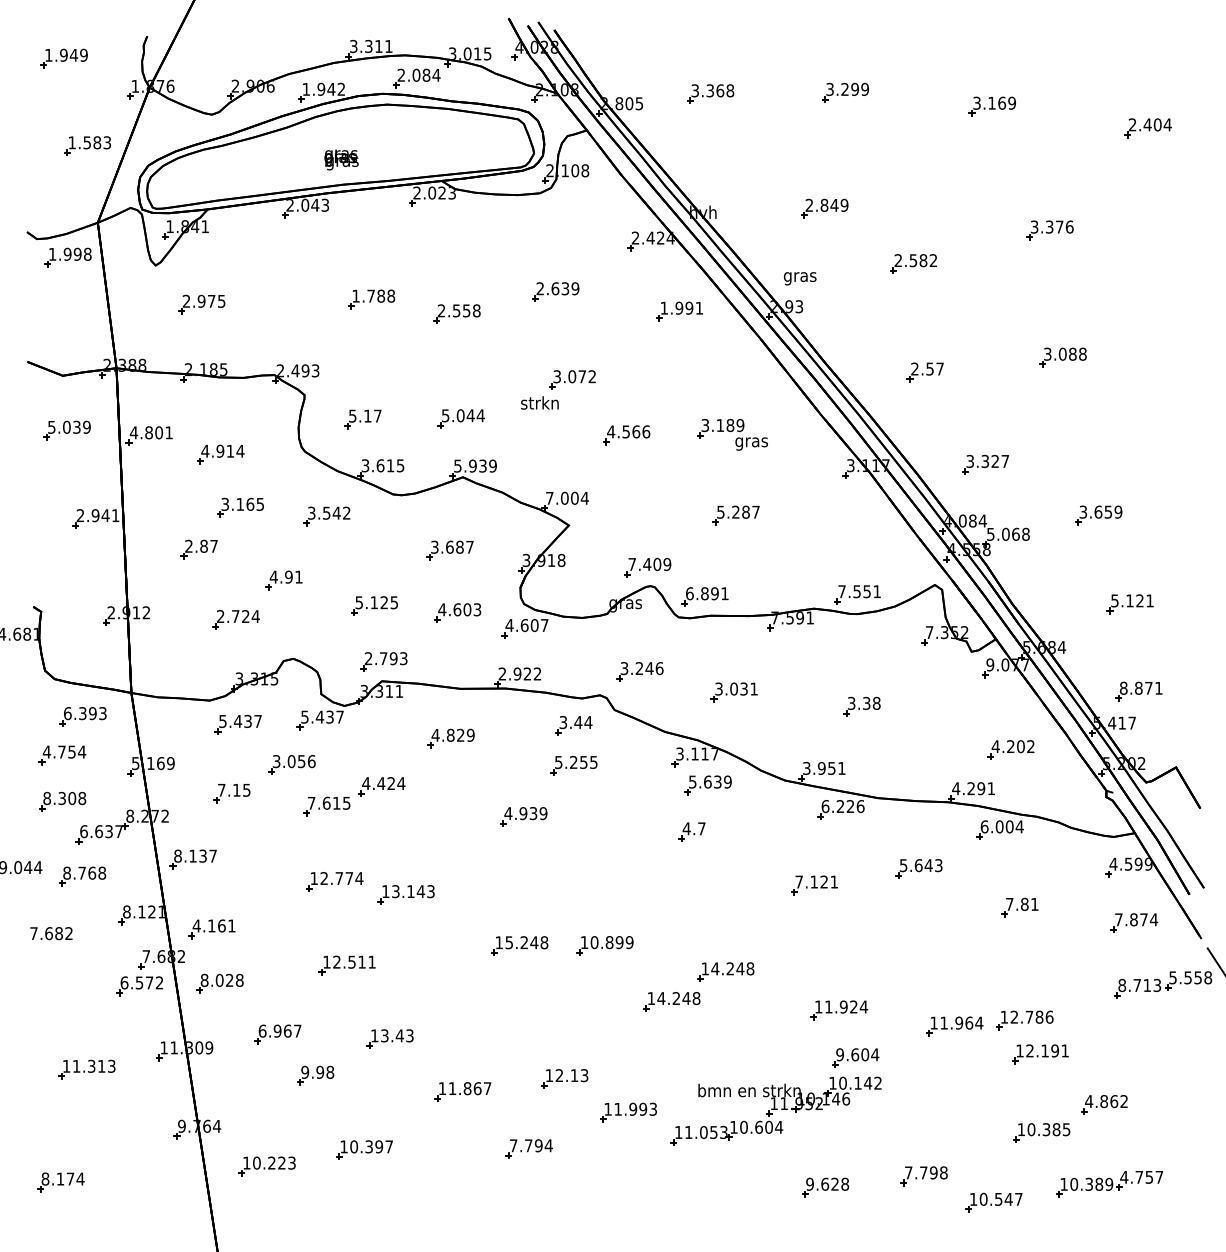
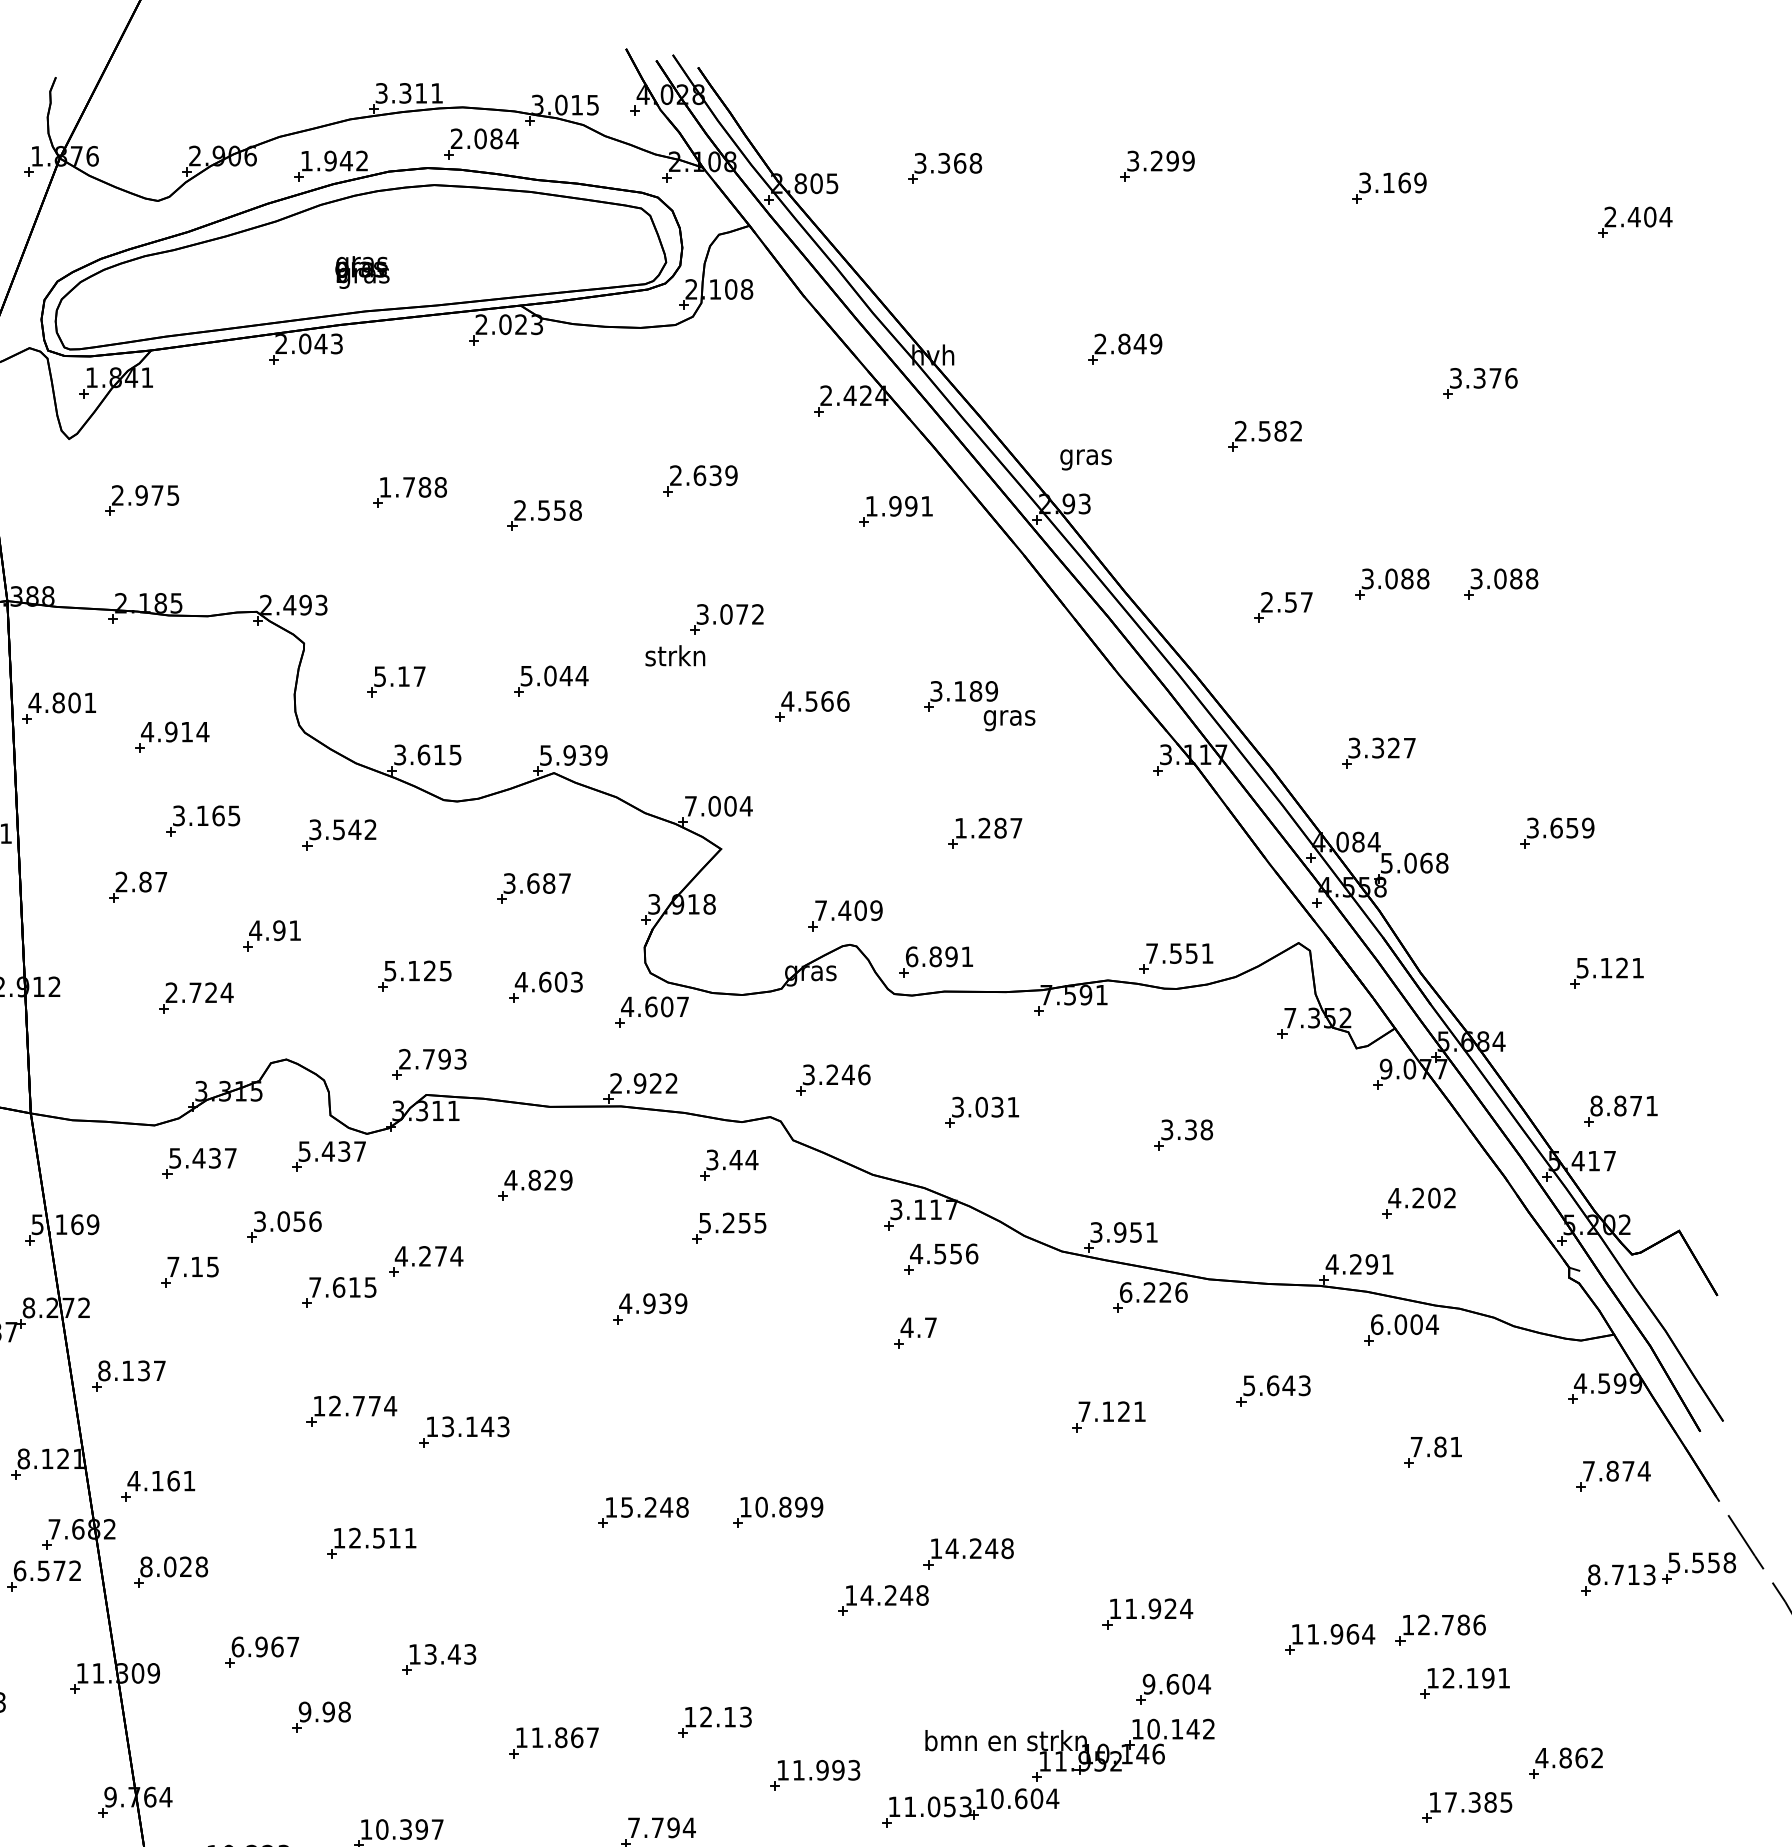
part: (993, 357) -> (1391, 584), added
text: (720, 511) -> (960, 827), 5.287 -> 1.287
text: (709, 781) -> (942, 1253), 5.639 -> 4.556
text: (385, 783) -> (431, 1256), 4.424 -> 4.274
text: (1031, 1129) -> (1451, 1802), 10.385 -> 17.385

